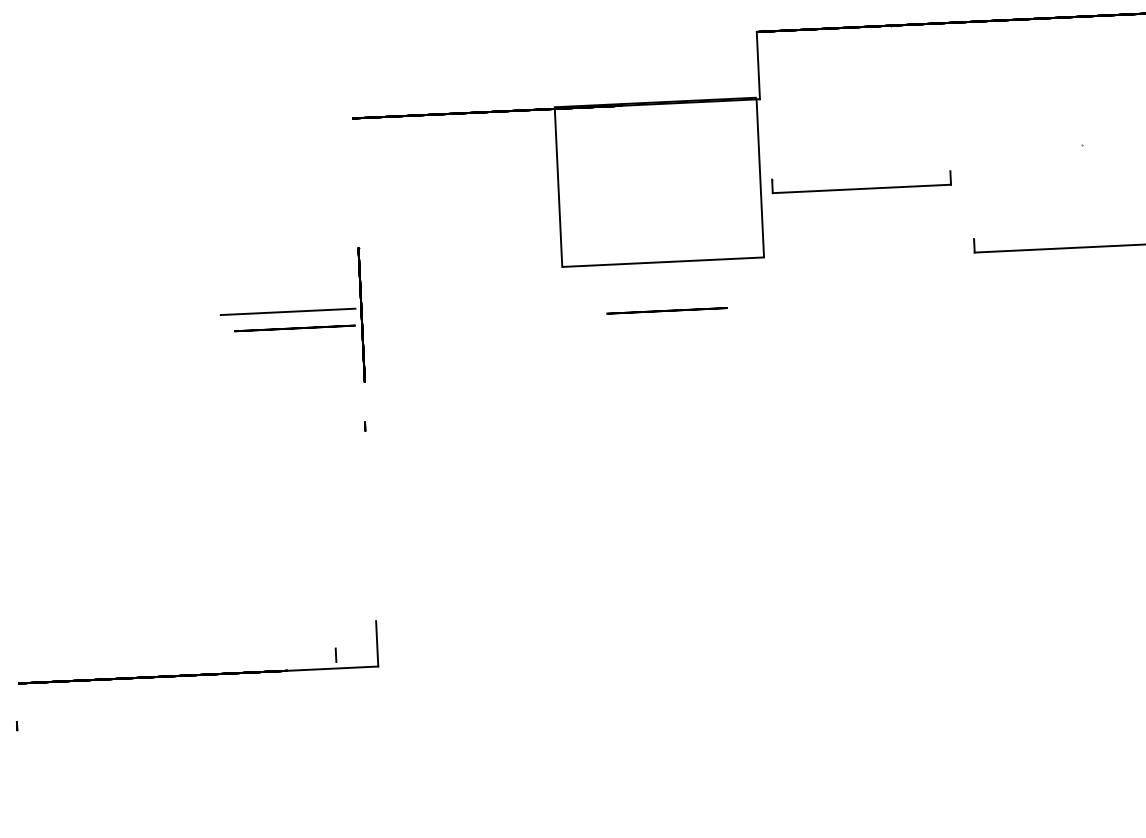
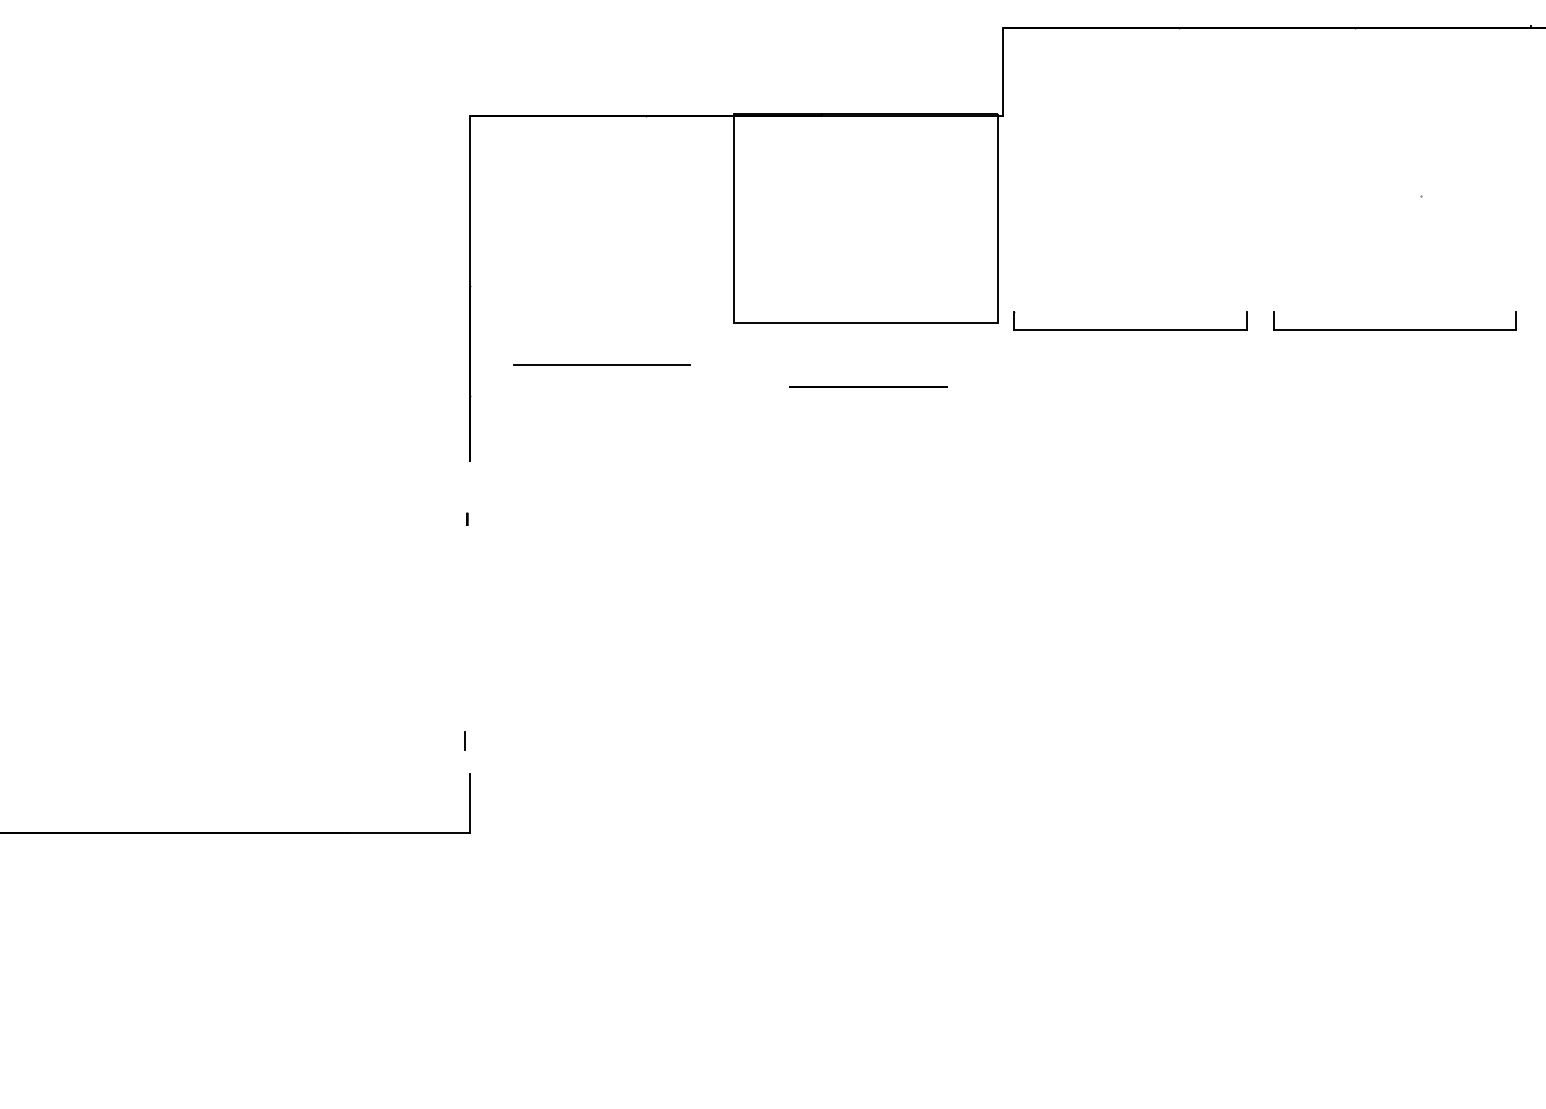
line: (355, 182) -> (469, 200), added
part: (862, 188) -> (1130, 329), moved
line: (287, 311) -> (601, 364), moved
line: (294, 328) -> (381, 386), removed
line: (335, 654) -> (464, 740), moved

